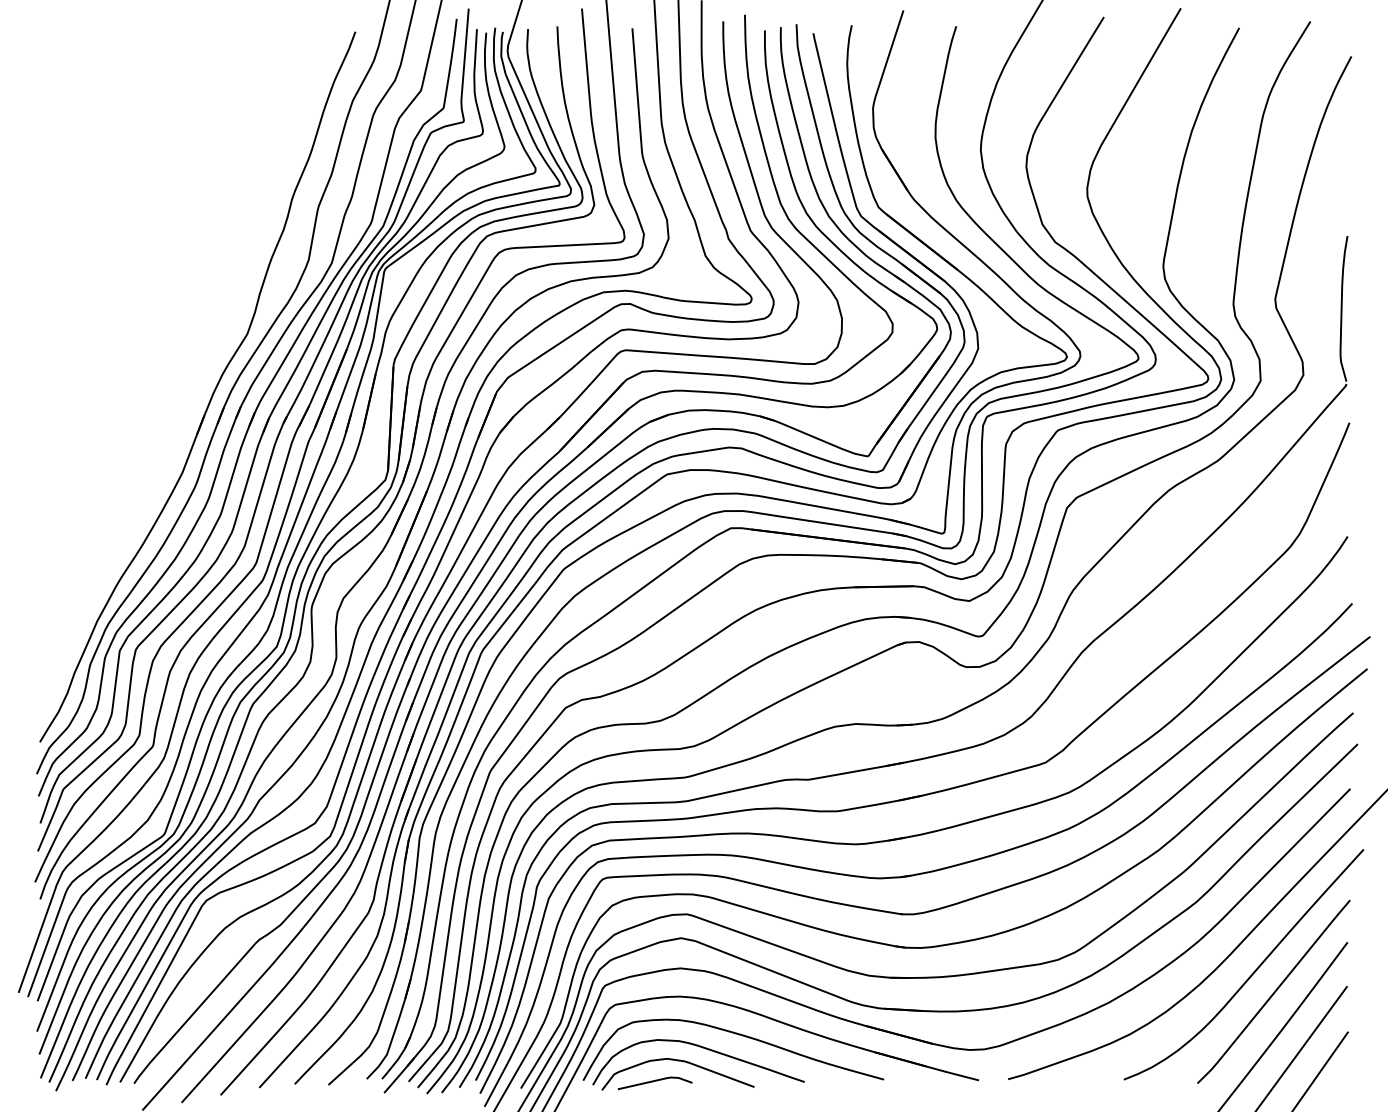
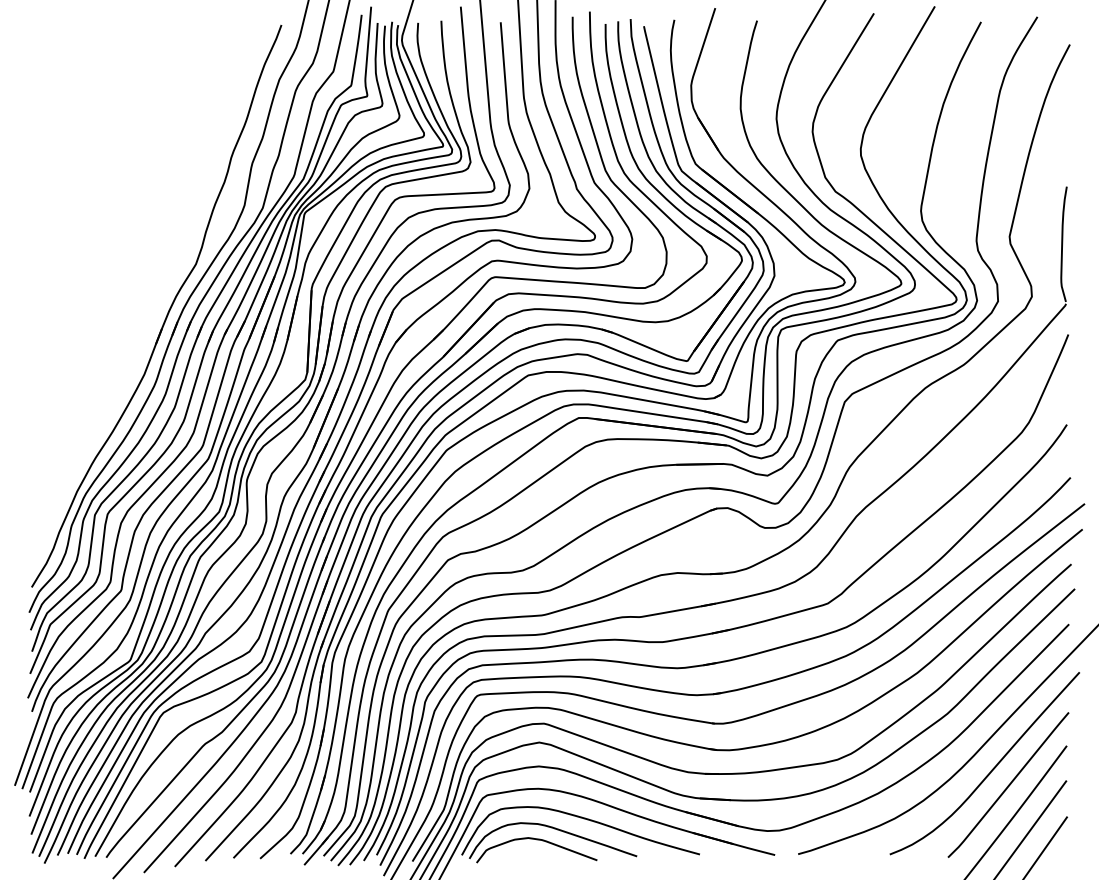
line: (653, 1082) -> (517, 856), removed

